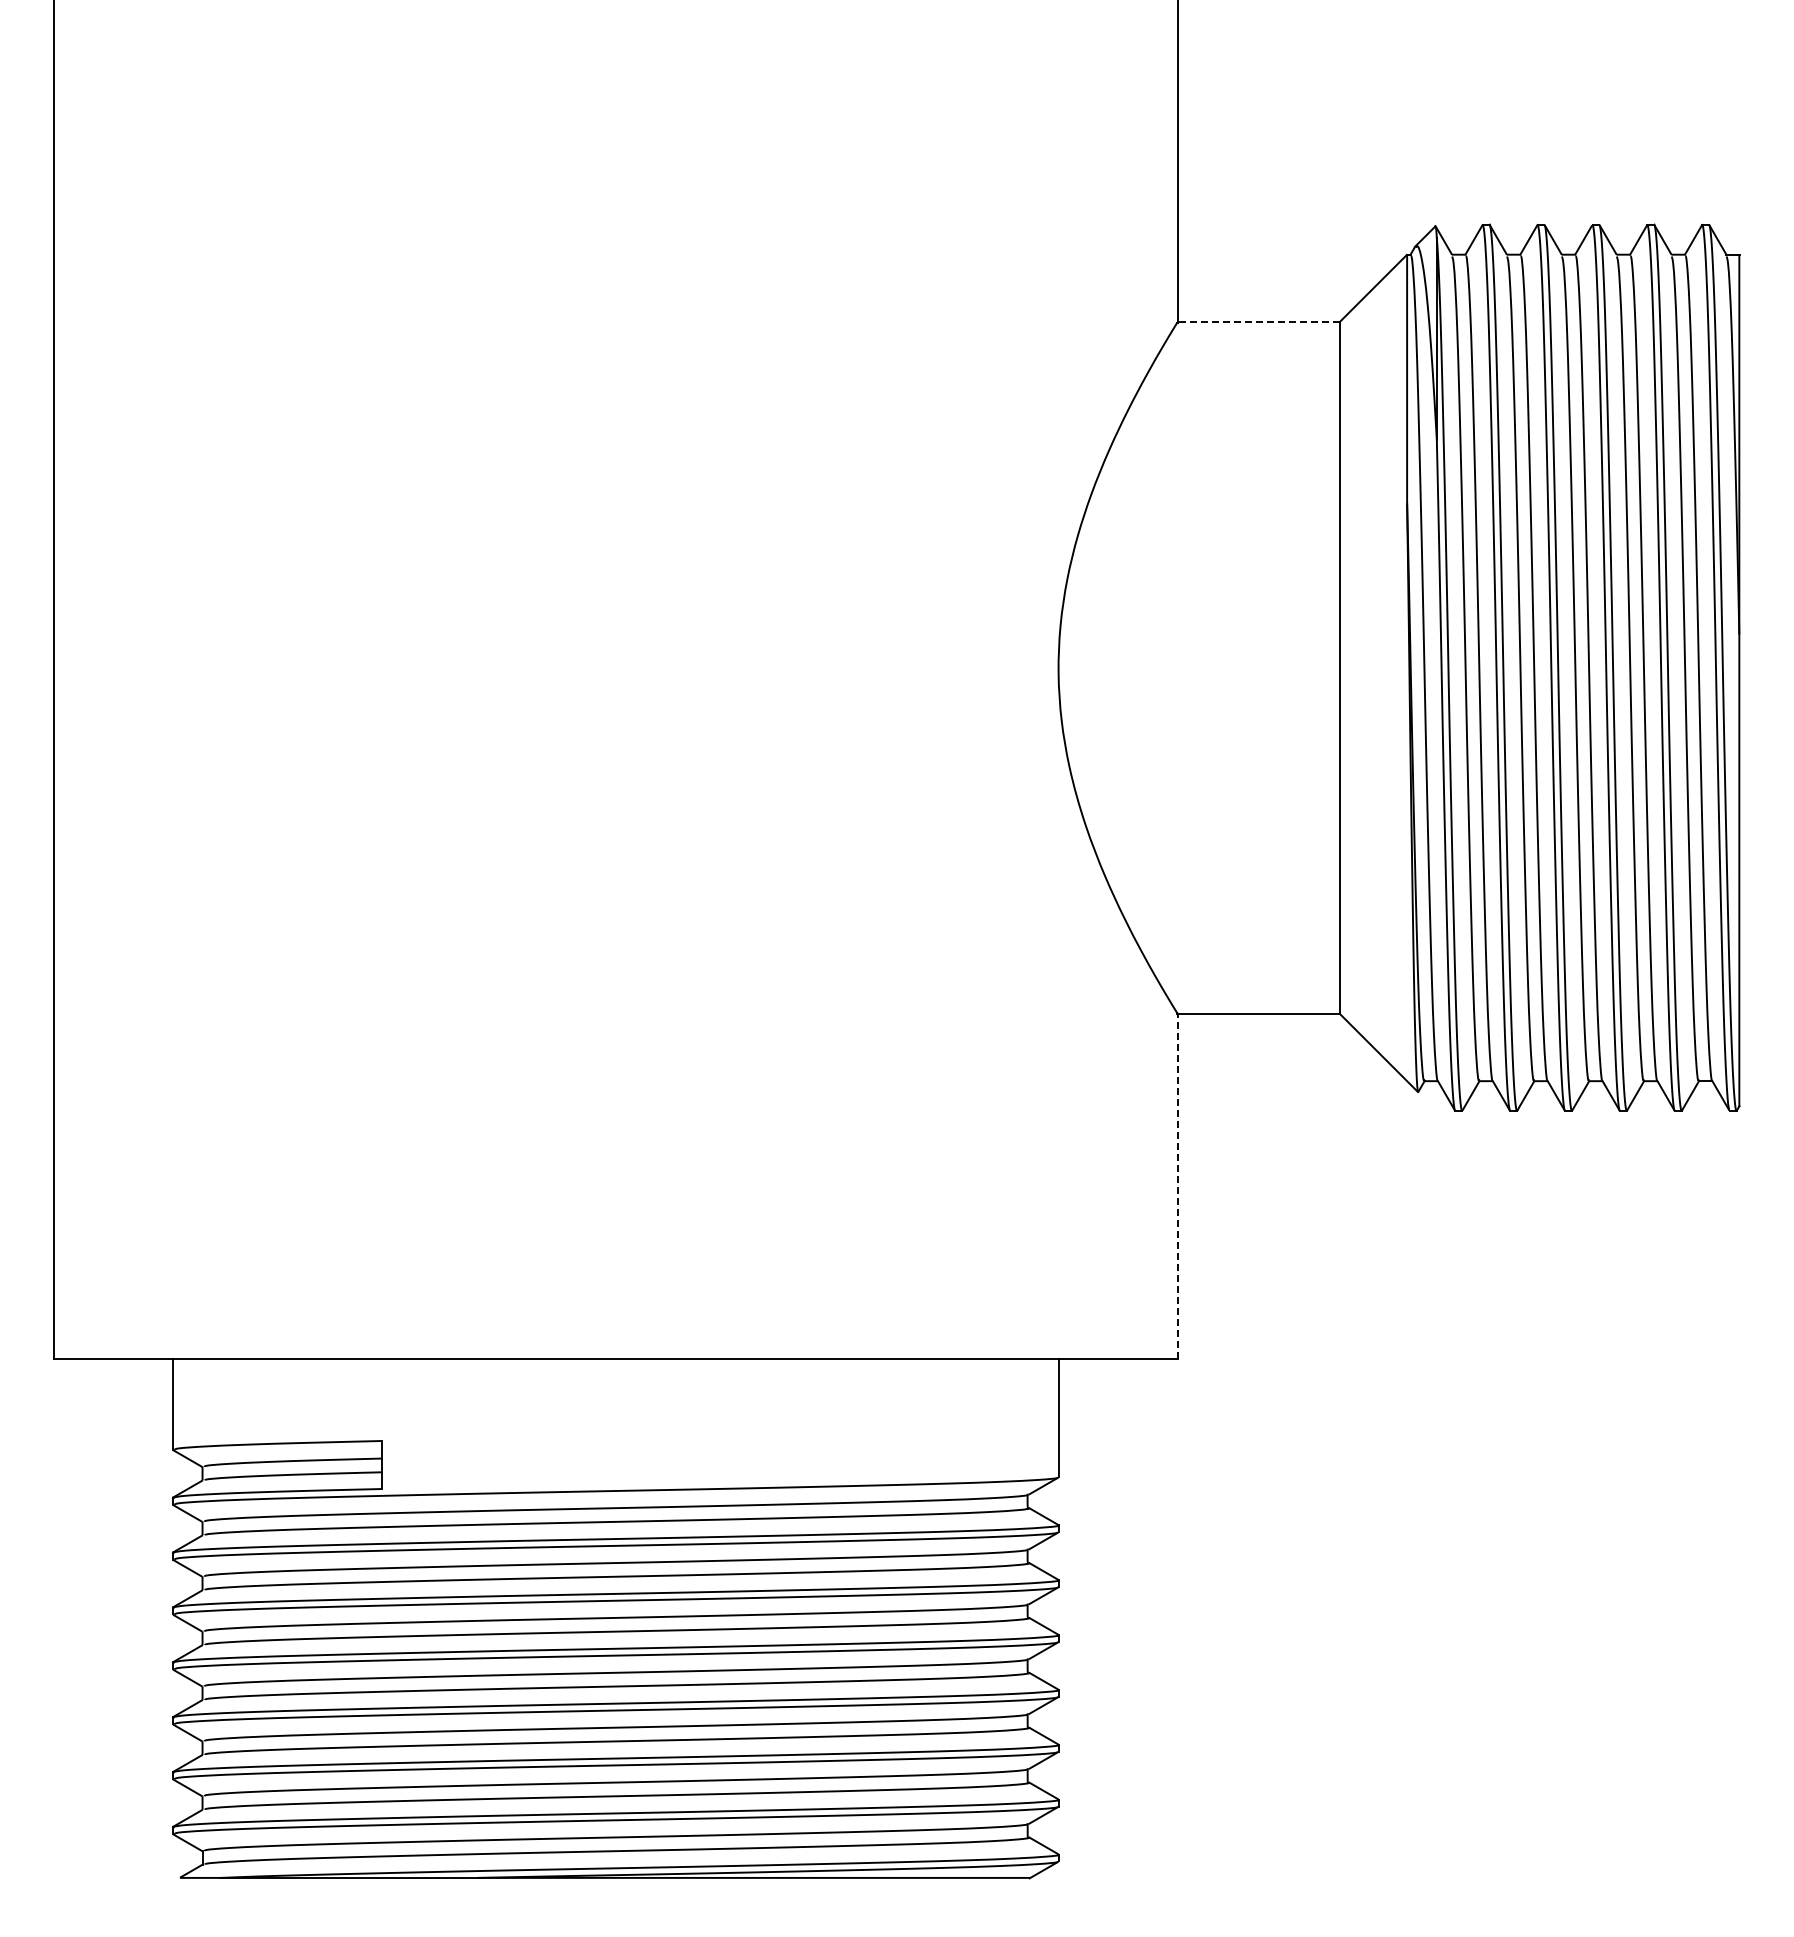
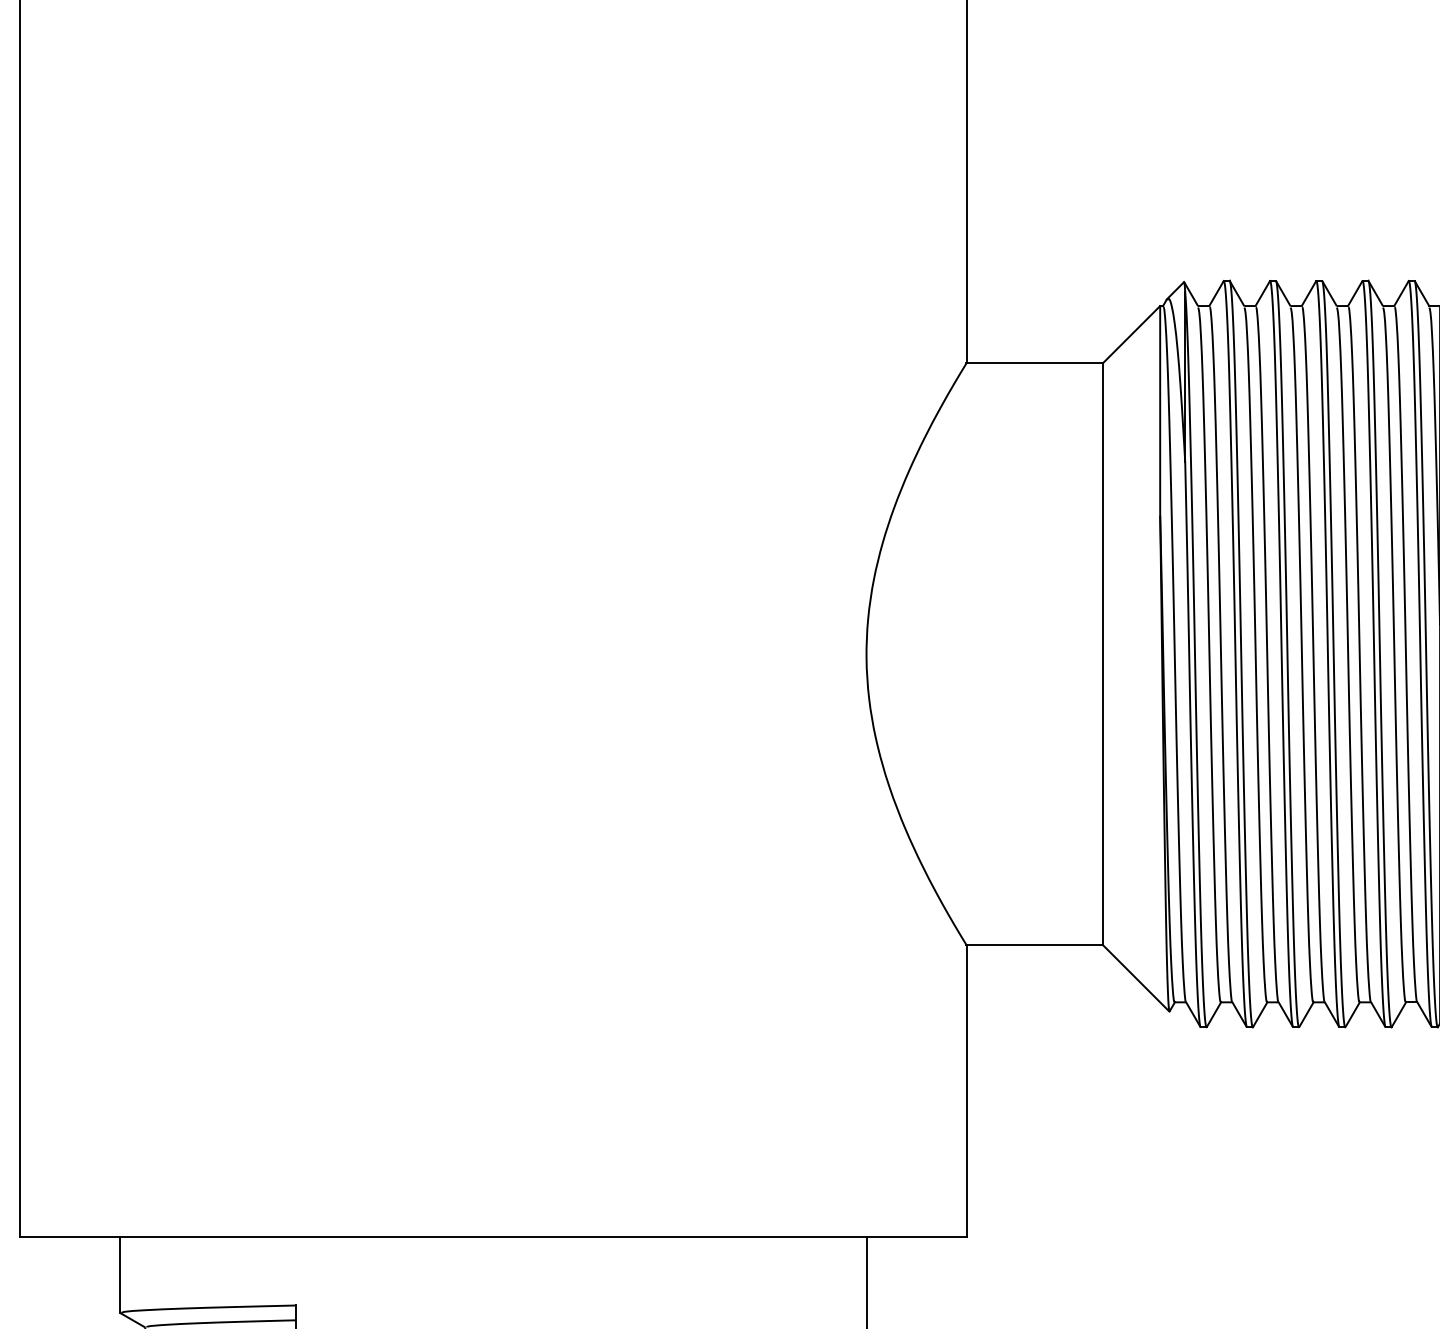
line: (1257, 322) -> (1034, 363), dashed -> solid
line: (1177, 1185) -> (966, 1090), dashed -> solid

